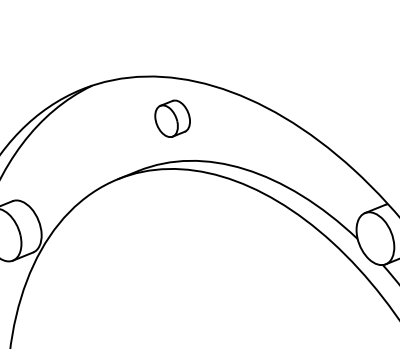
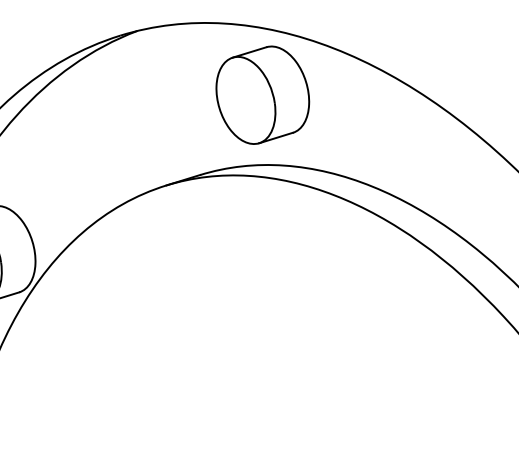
part: (172, 118) -> (262, 94), size x1.67

